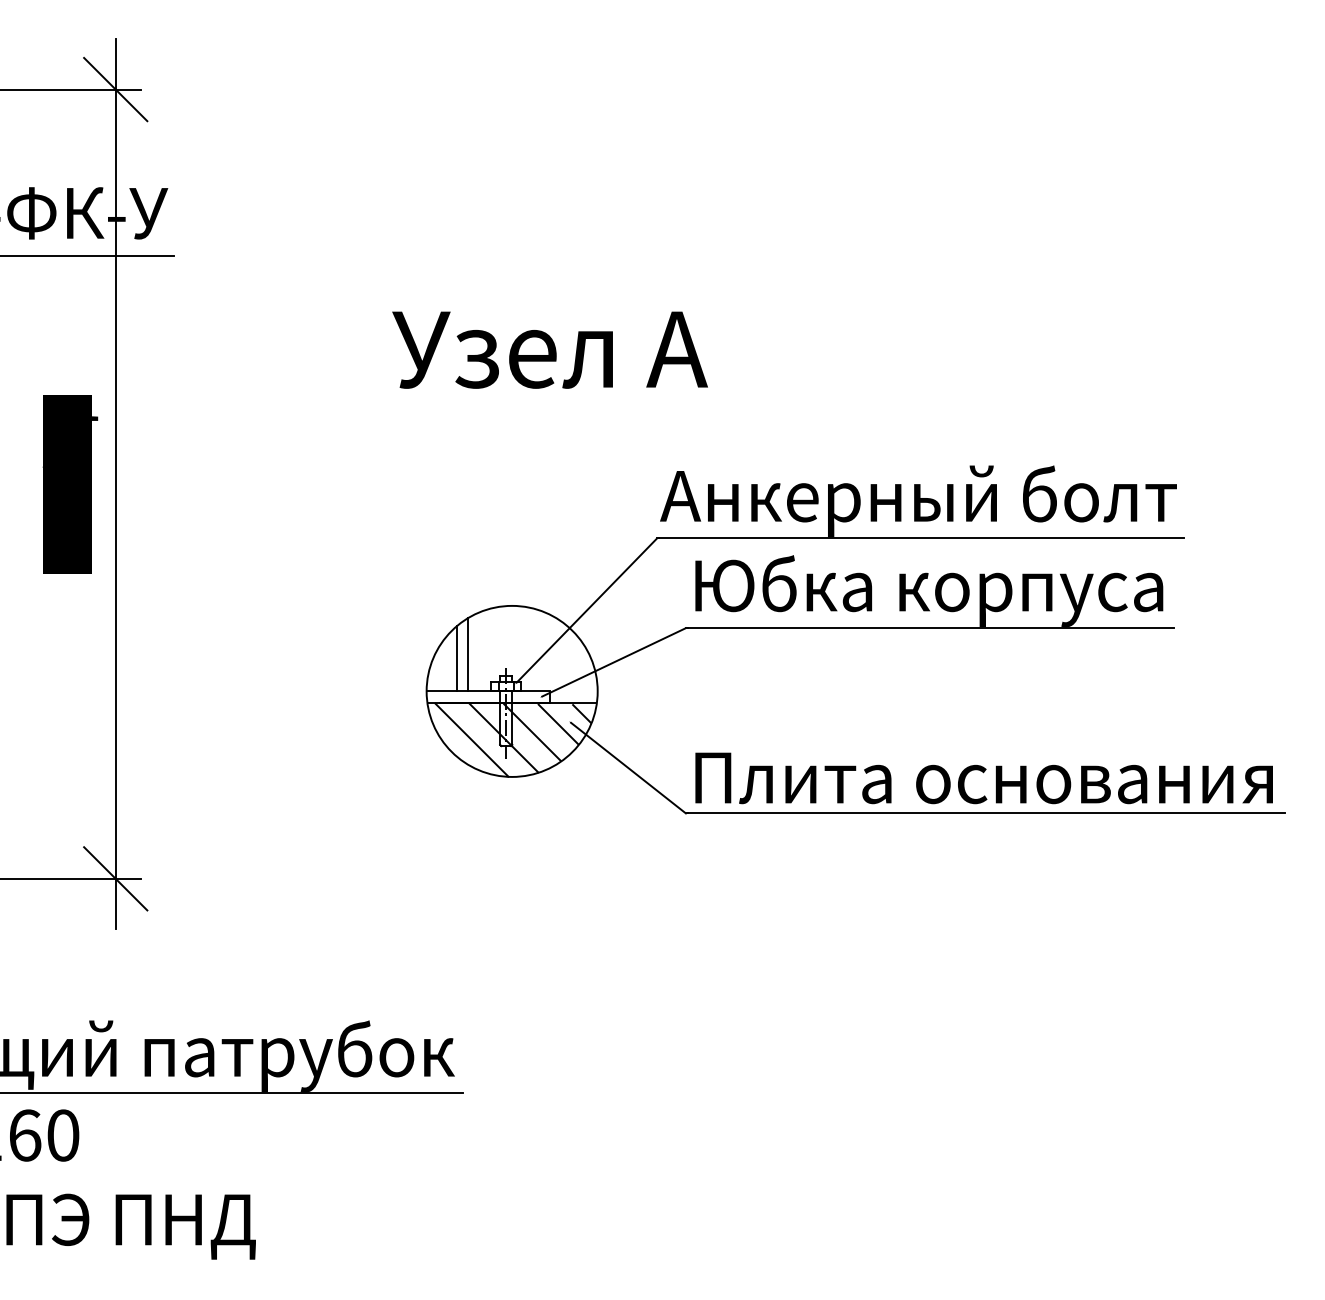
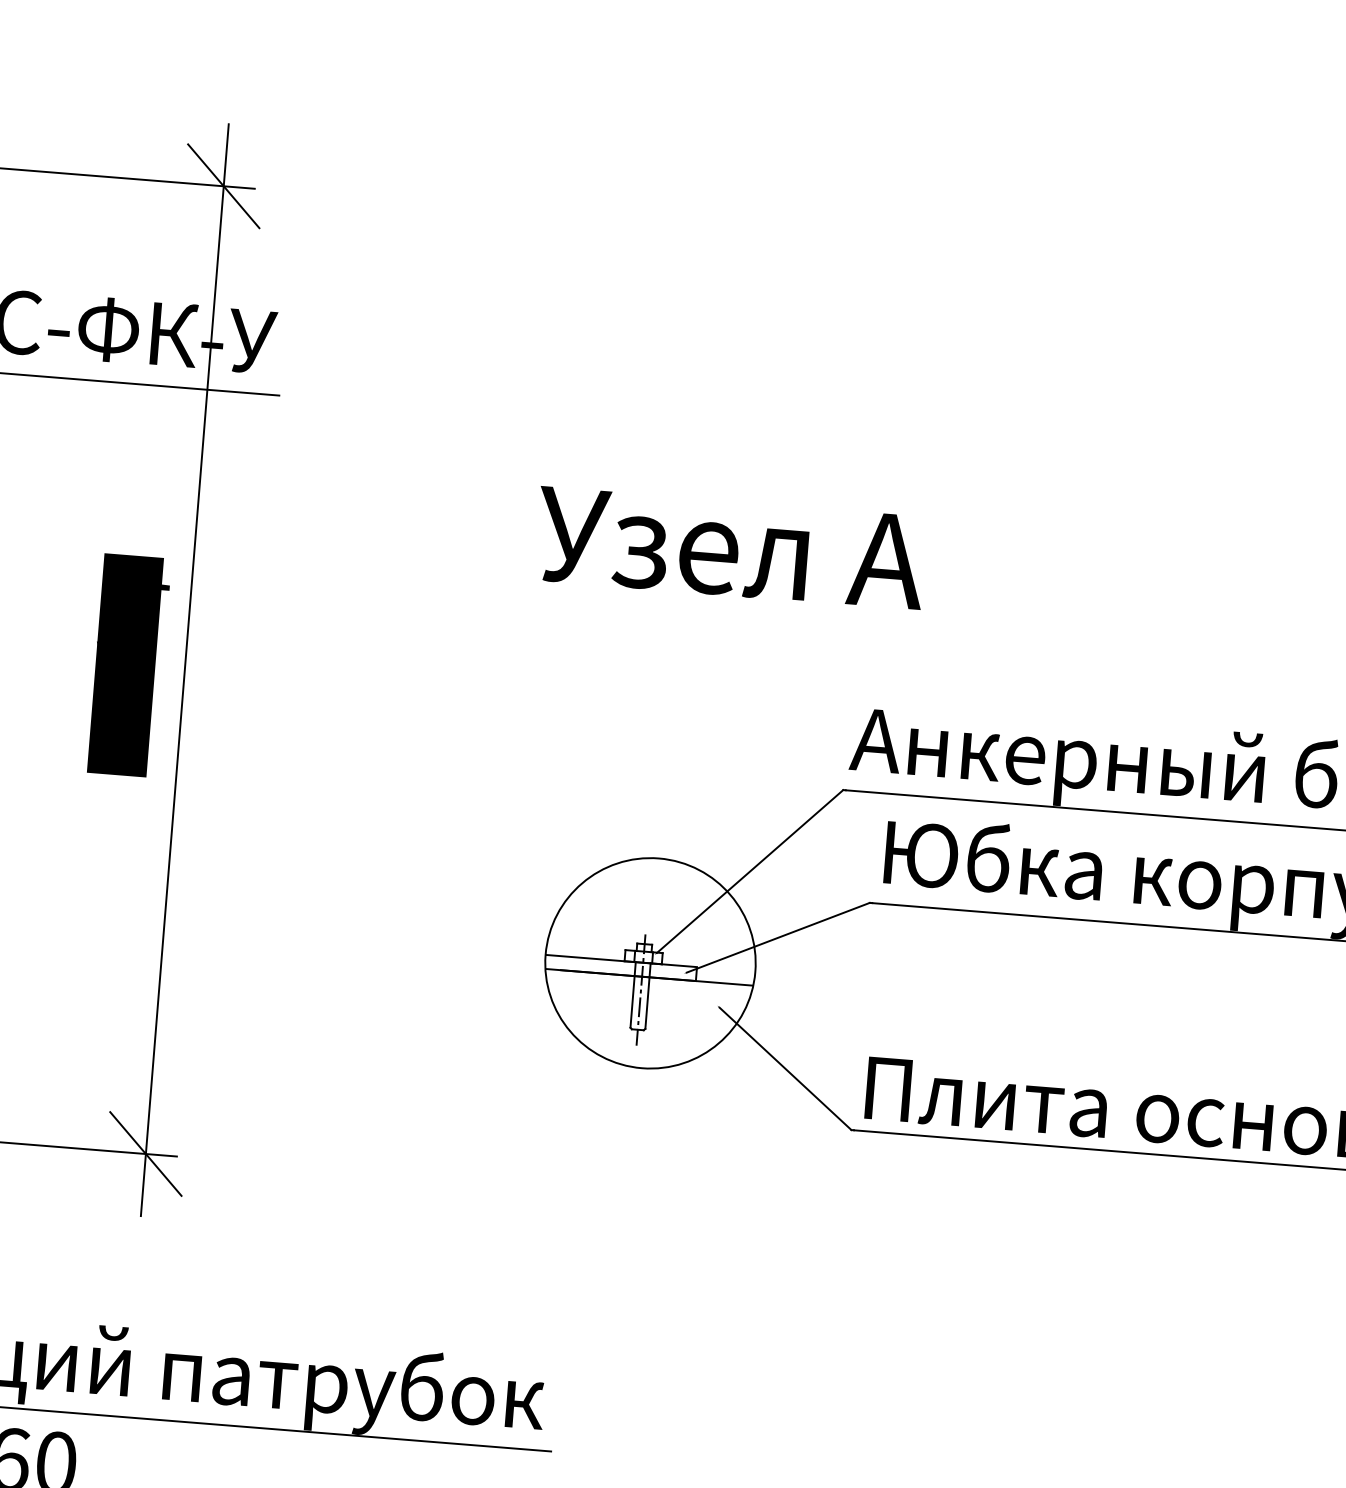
line: (468, 654) -> (600, 913), removed
line: (456, 658) -> (585, 917), removed
hatch: (512, 739) -> (646, 1022), removed

